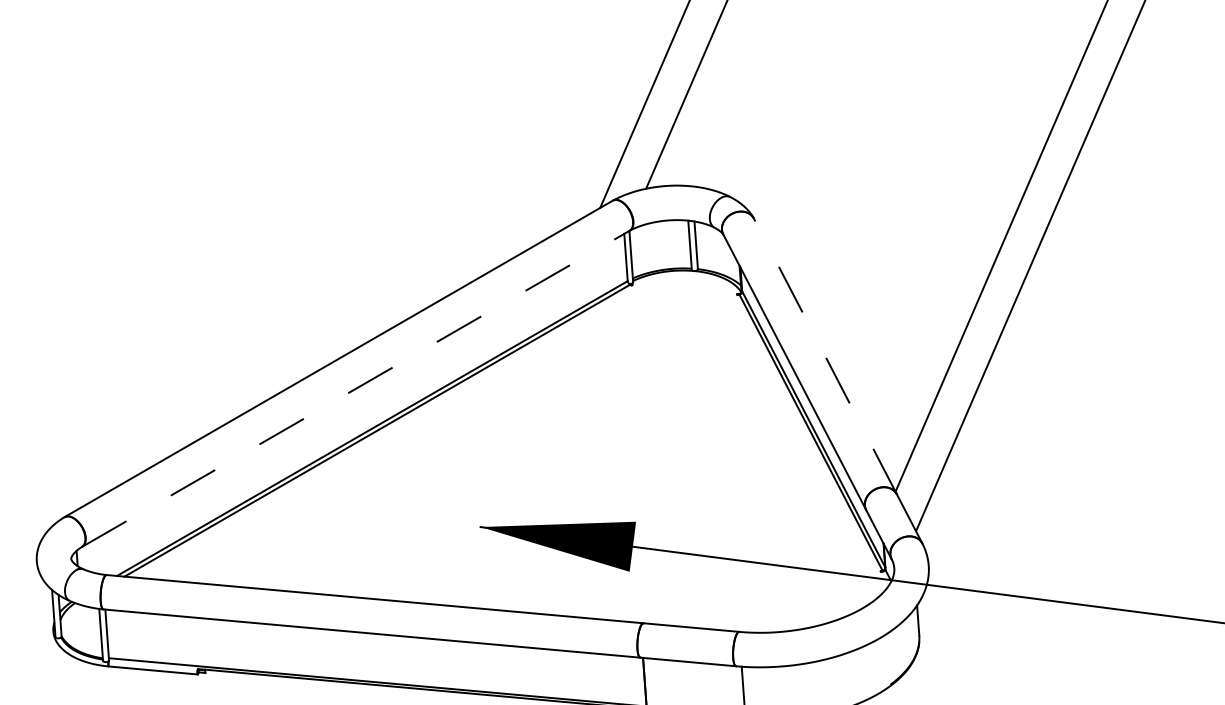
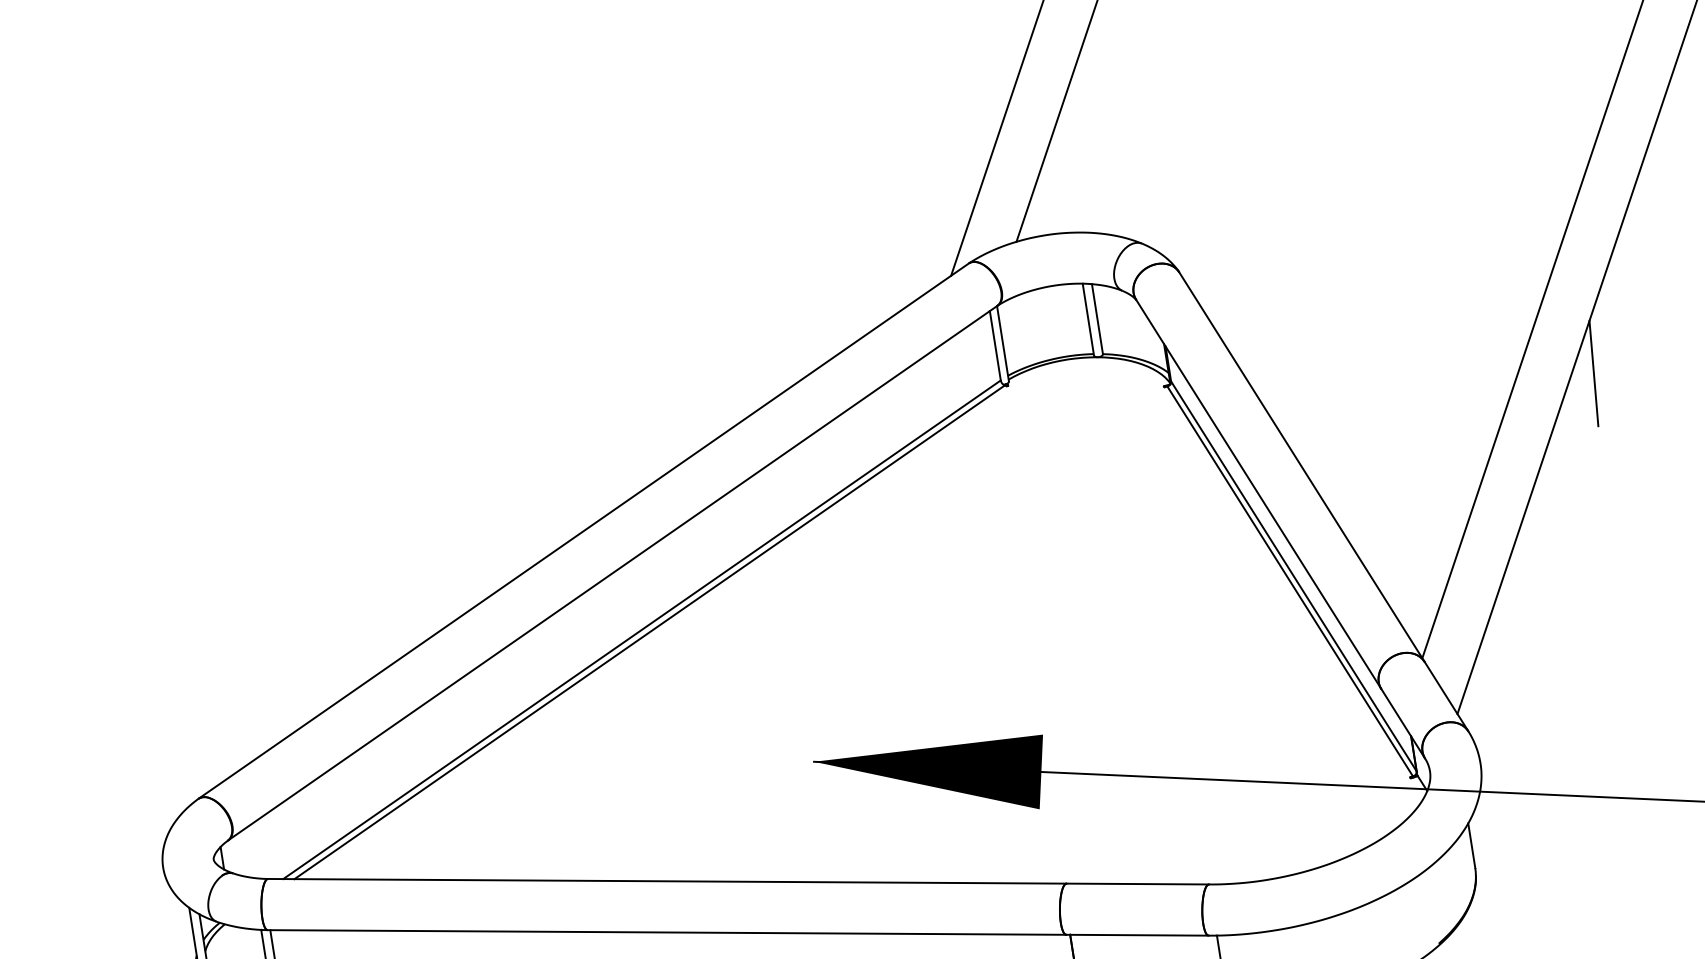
line: (1027, 309) -> (1594, 372), added
line: (825, 355) -> (1302, 465), dashed -> solid
line: (356, 388) -> (613, 572), dashed -> solid

